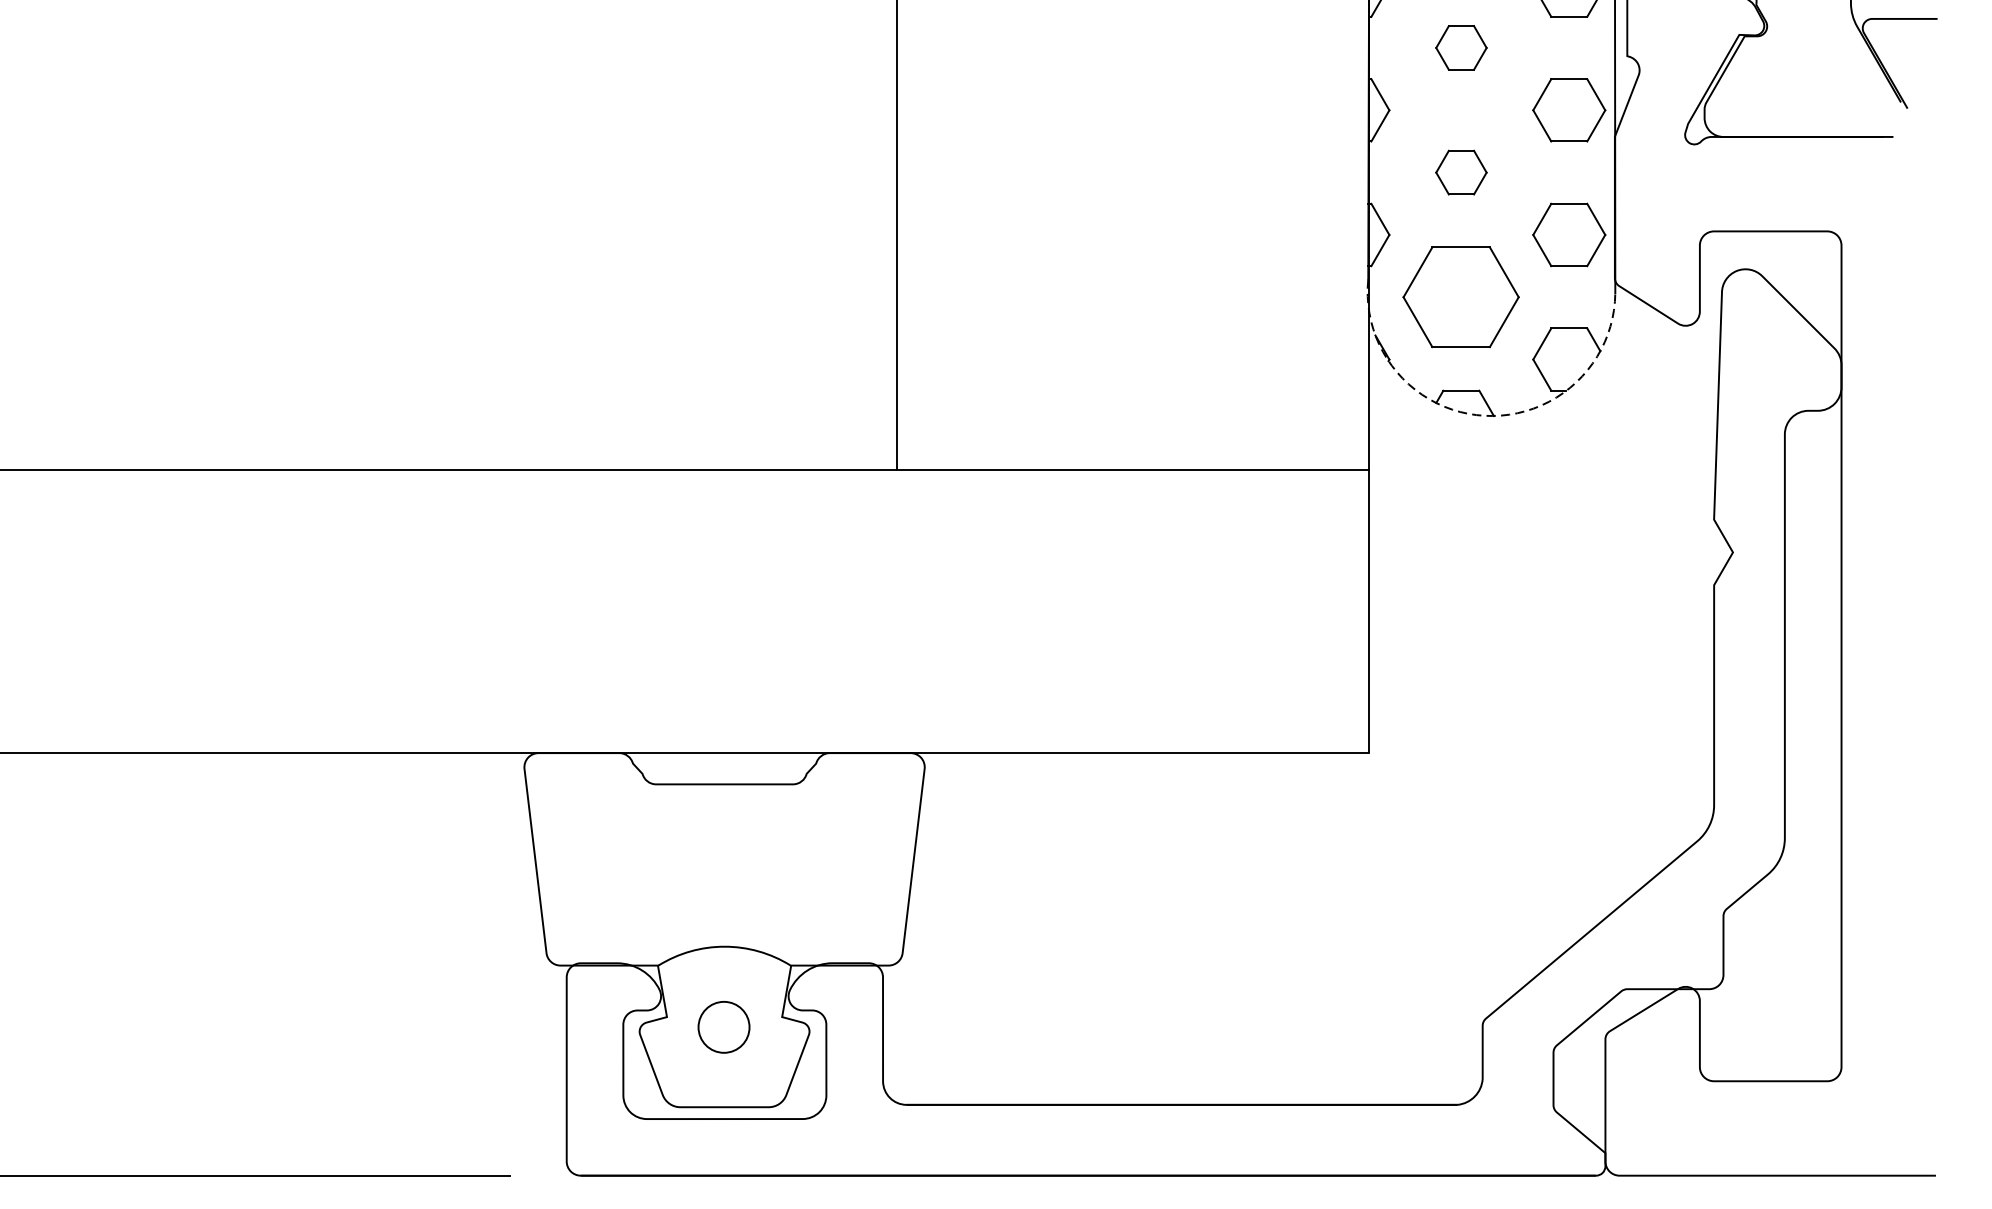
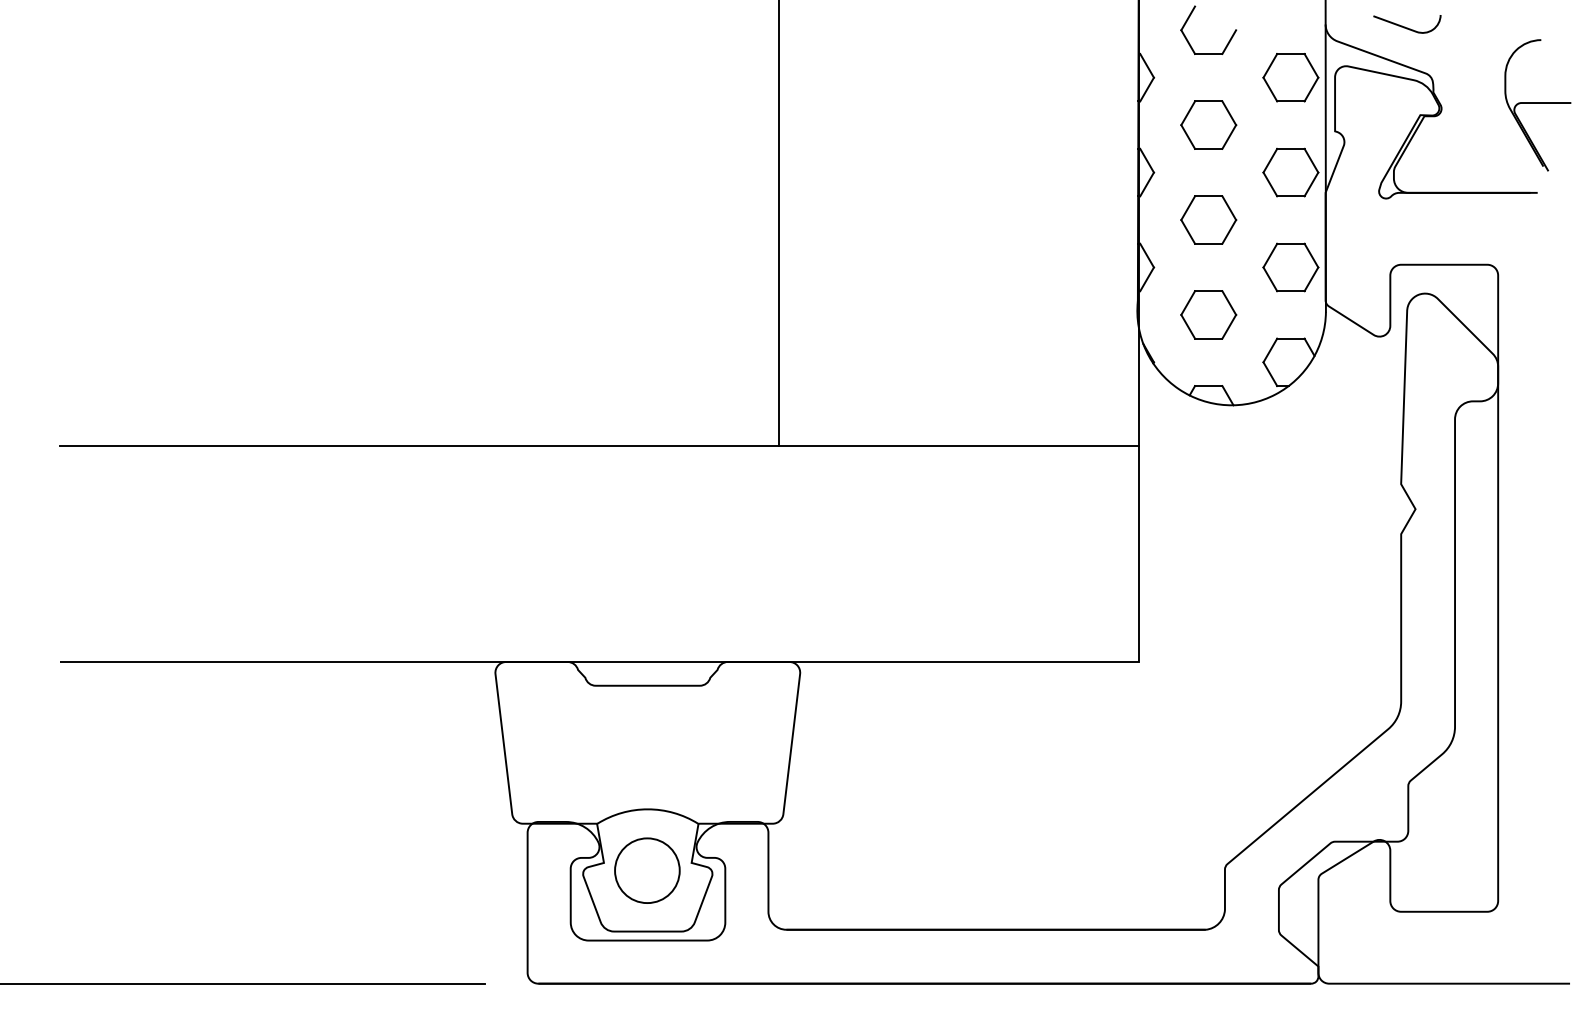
part: (1461, 47) -> (1208, 124), size x1.43
part: (1461, 171) -> (1208, 219), size x1.43
part: (1461, 296) -> (1208, 314), size x0.62
arc: (1484, 416) -> (1226, 405), dashed -> solid
circle: (724, 1027) -> (647, 870), size x1.67

